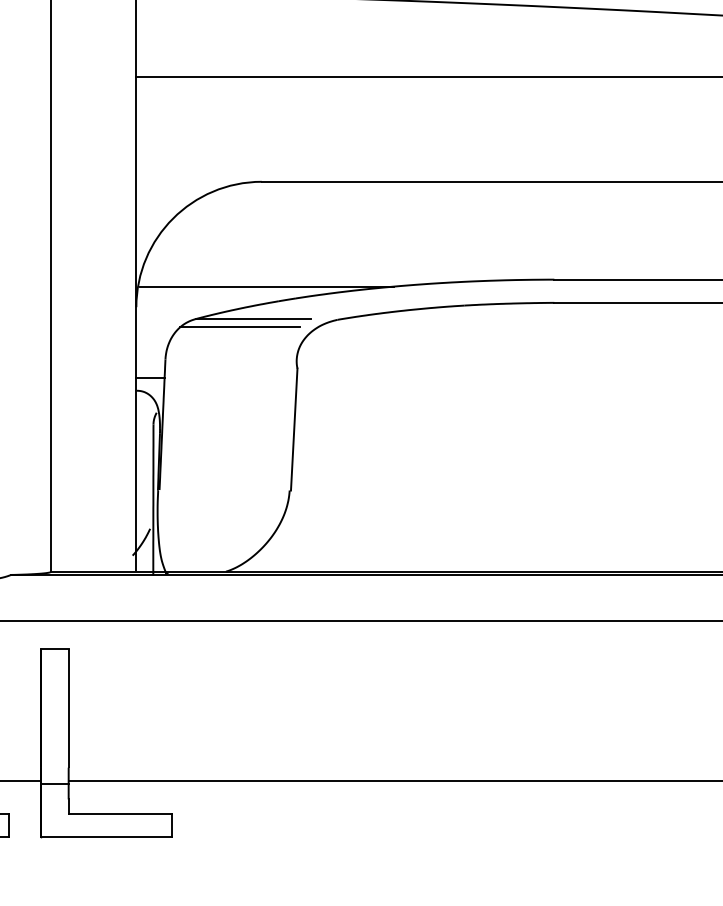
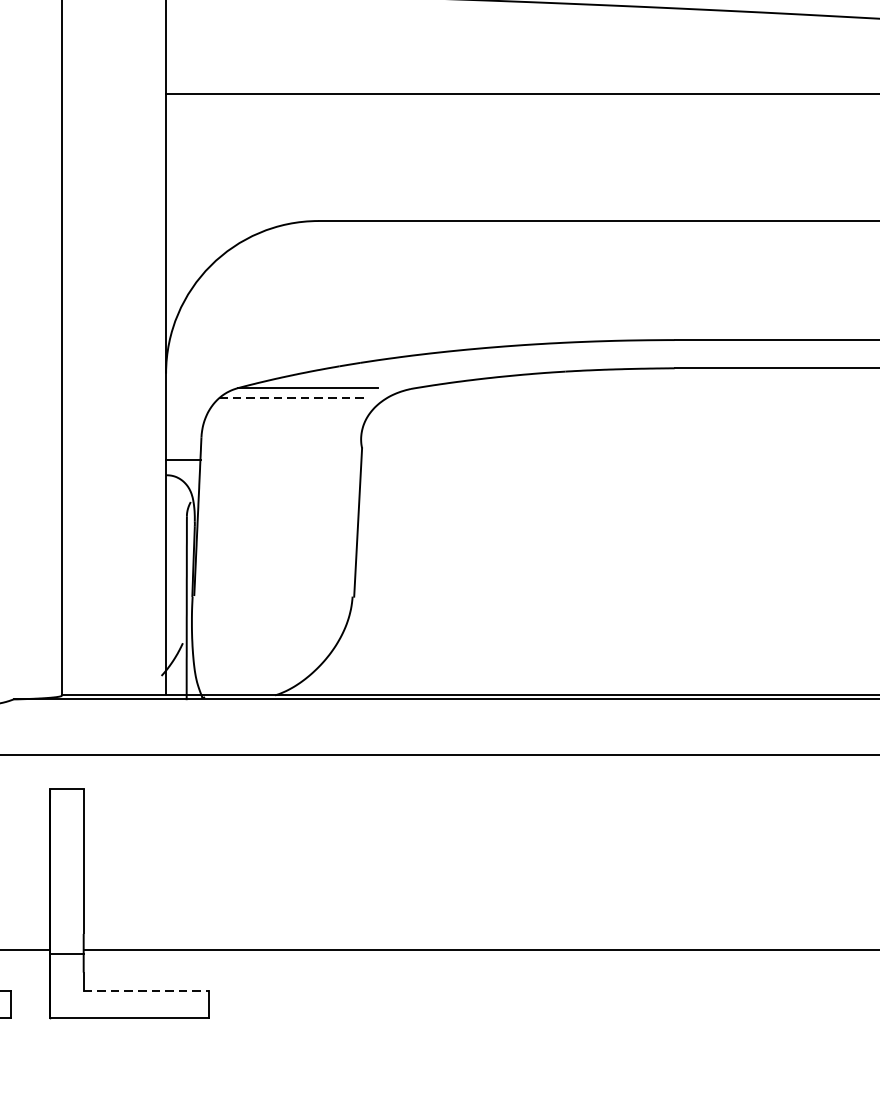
line: (266, 286) -> (324, 348), removed
line: (239, 327) -> (291, 398), solid -> dashed
line: (120, 814) -> (146, 990), solid -> dashed

